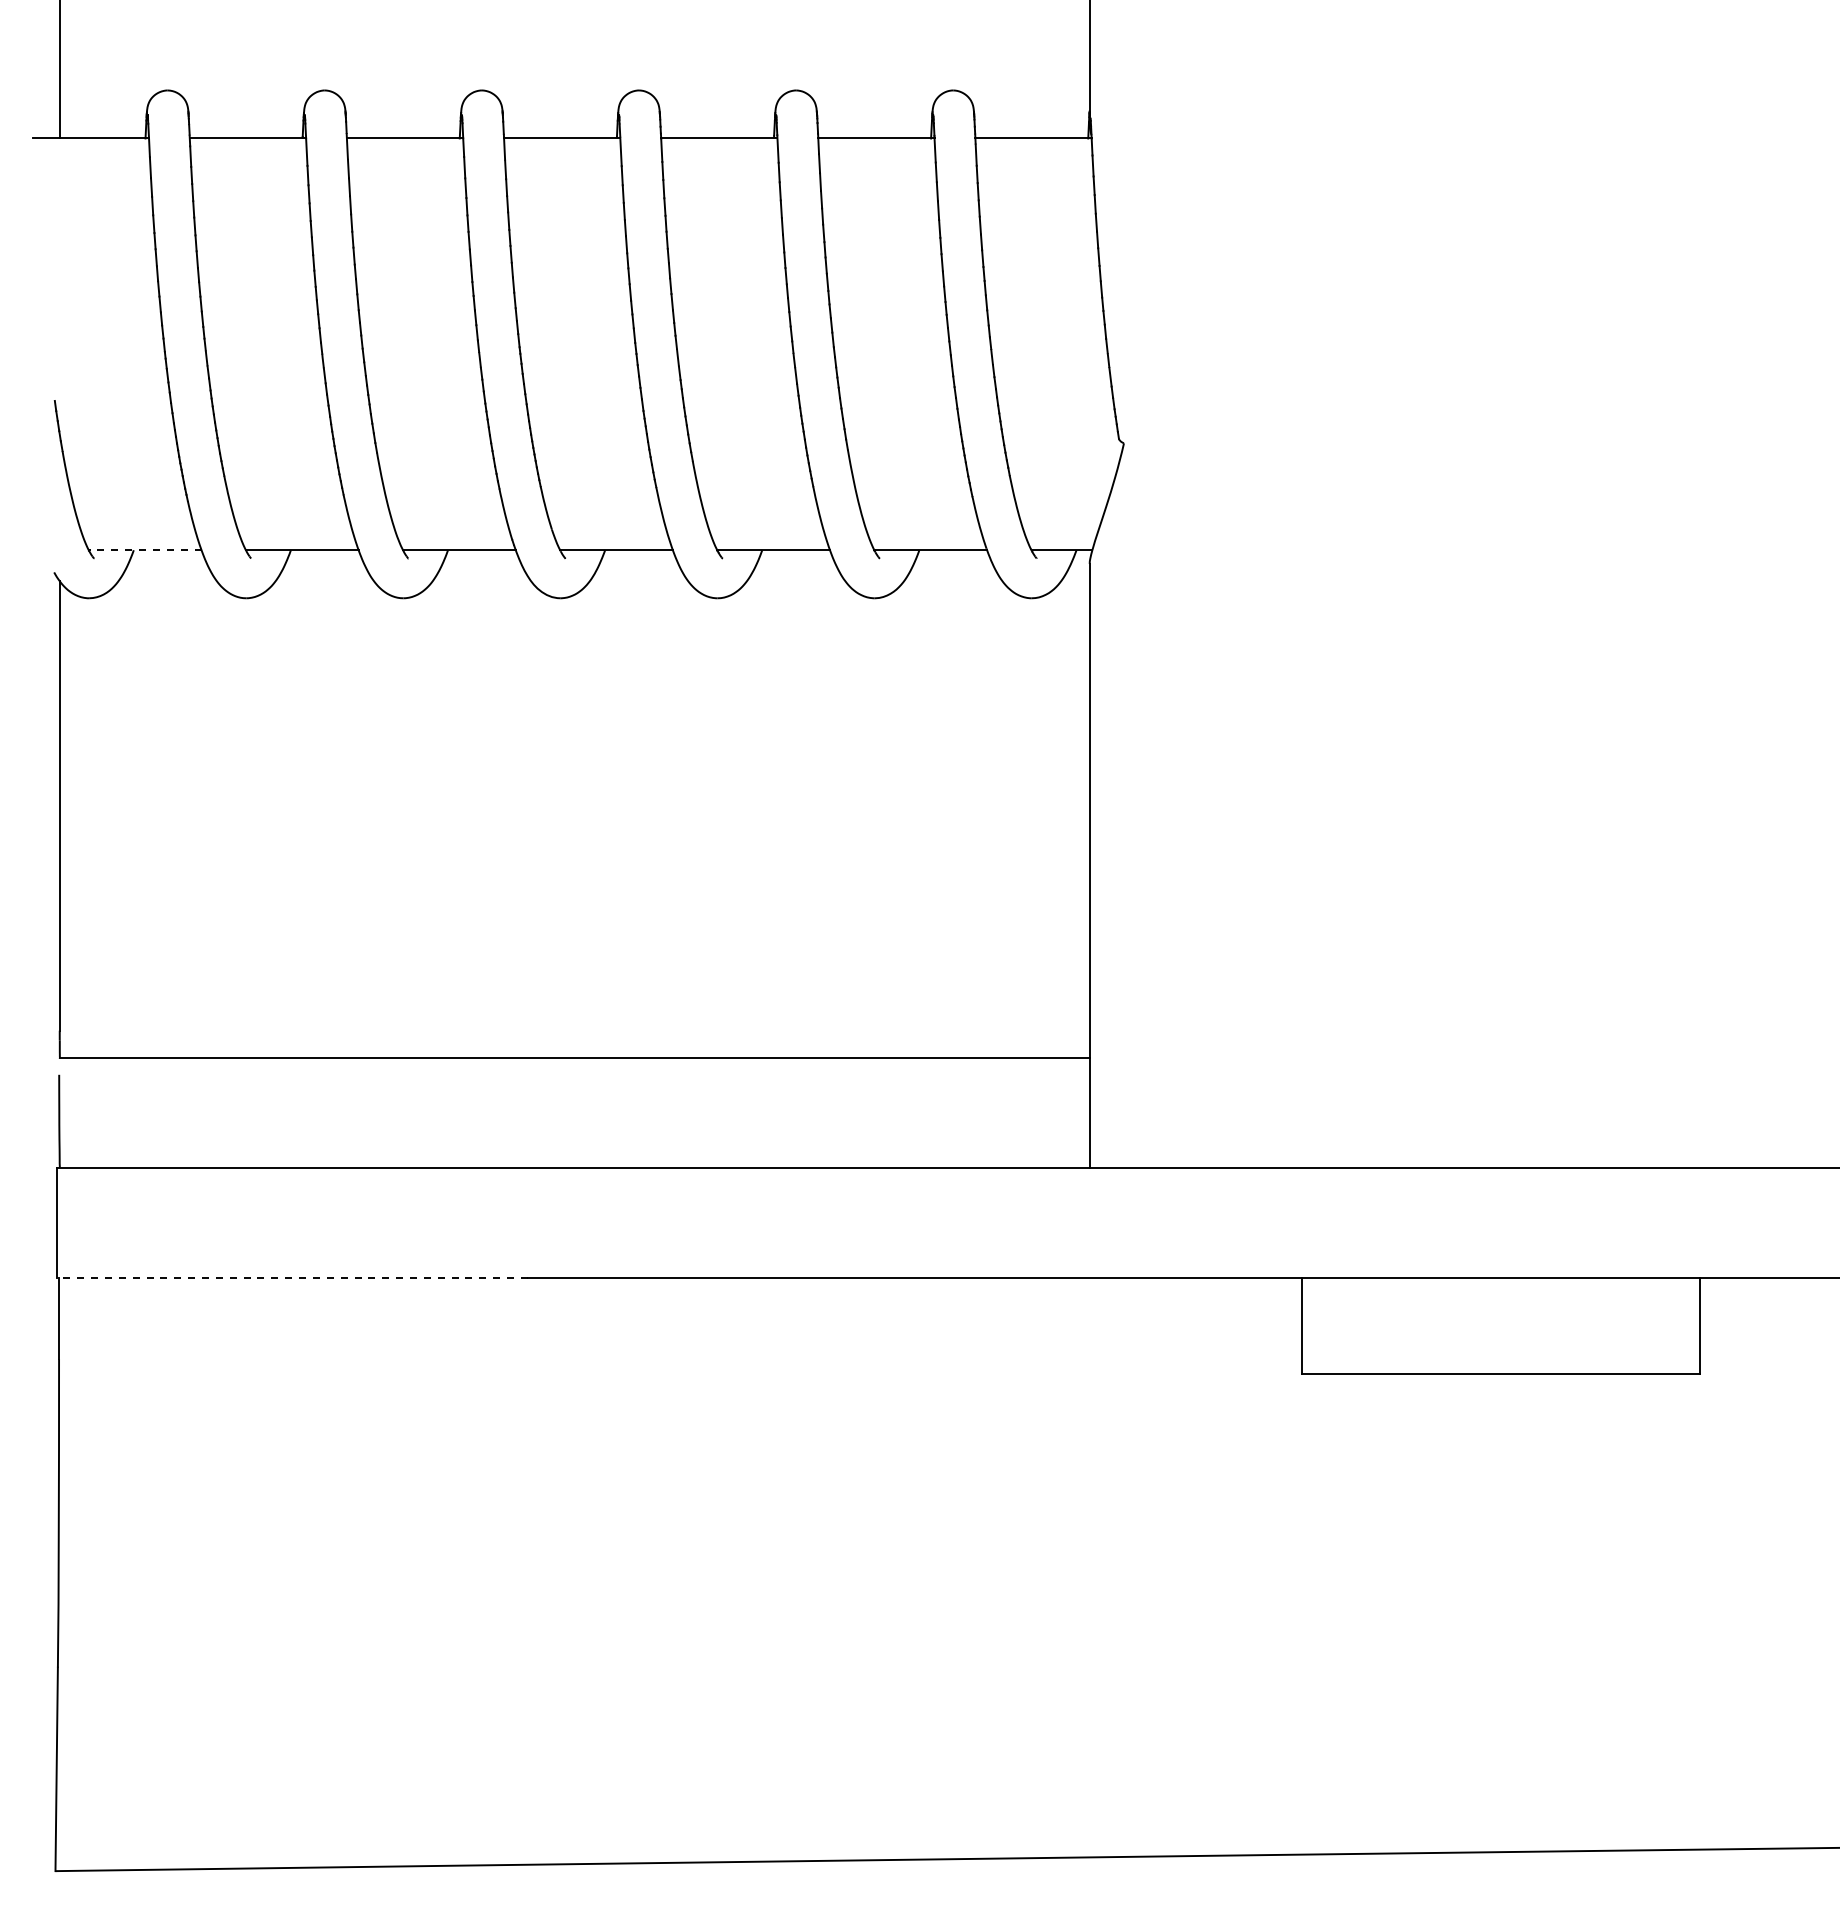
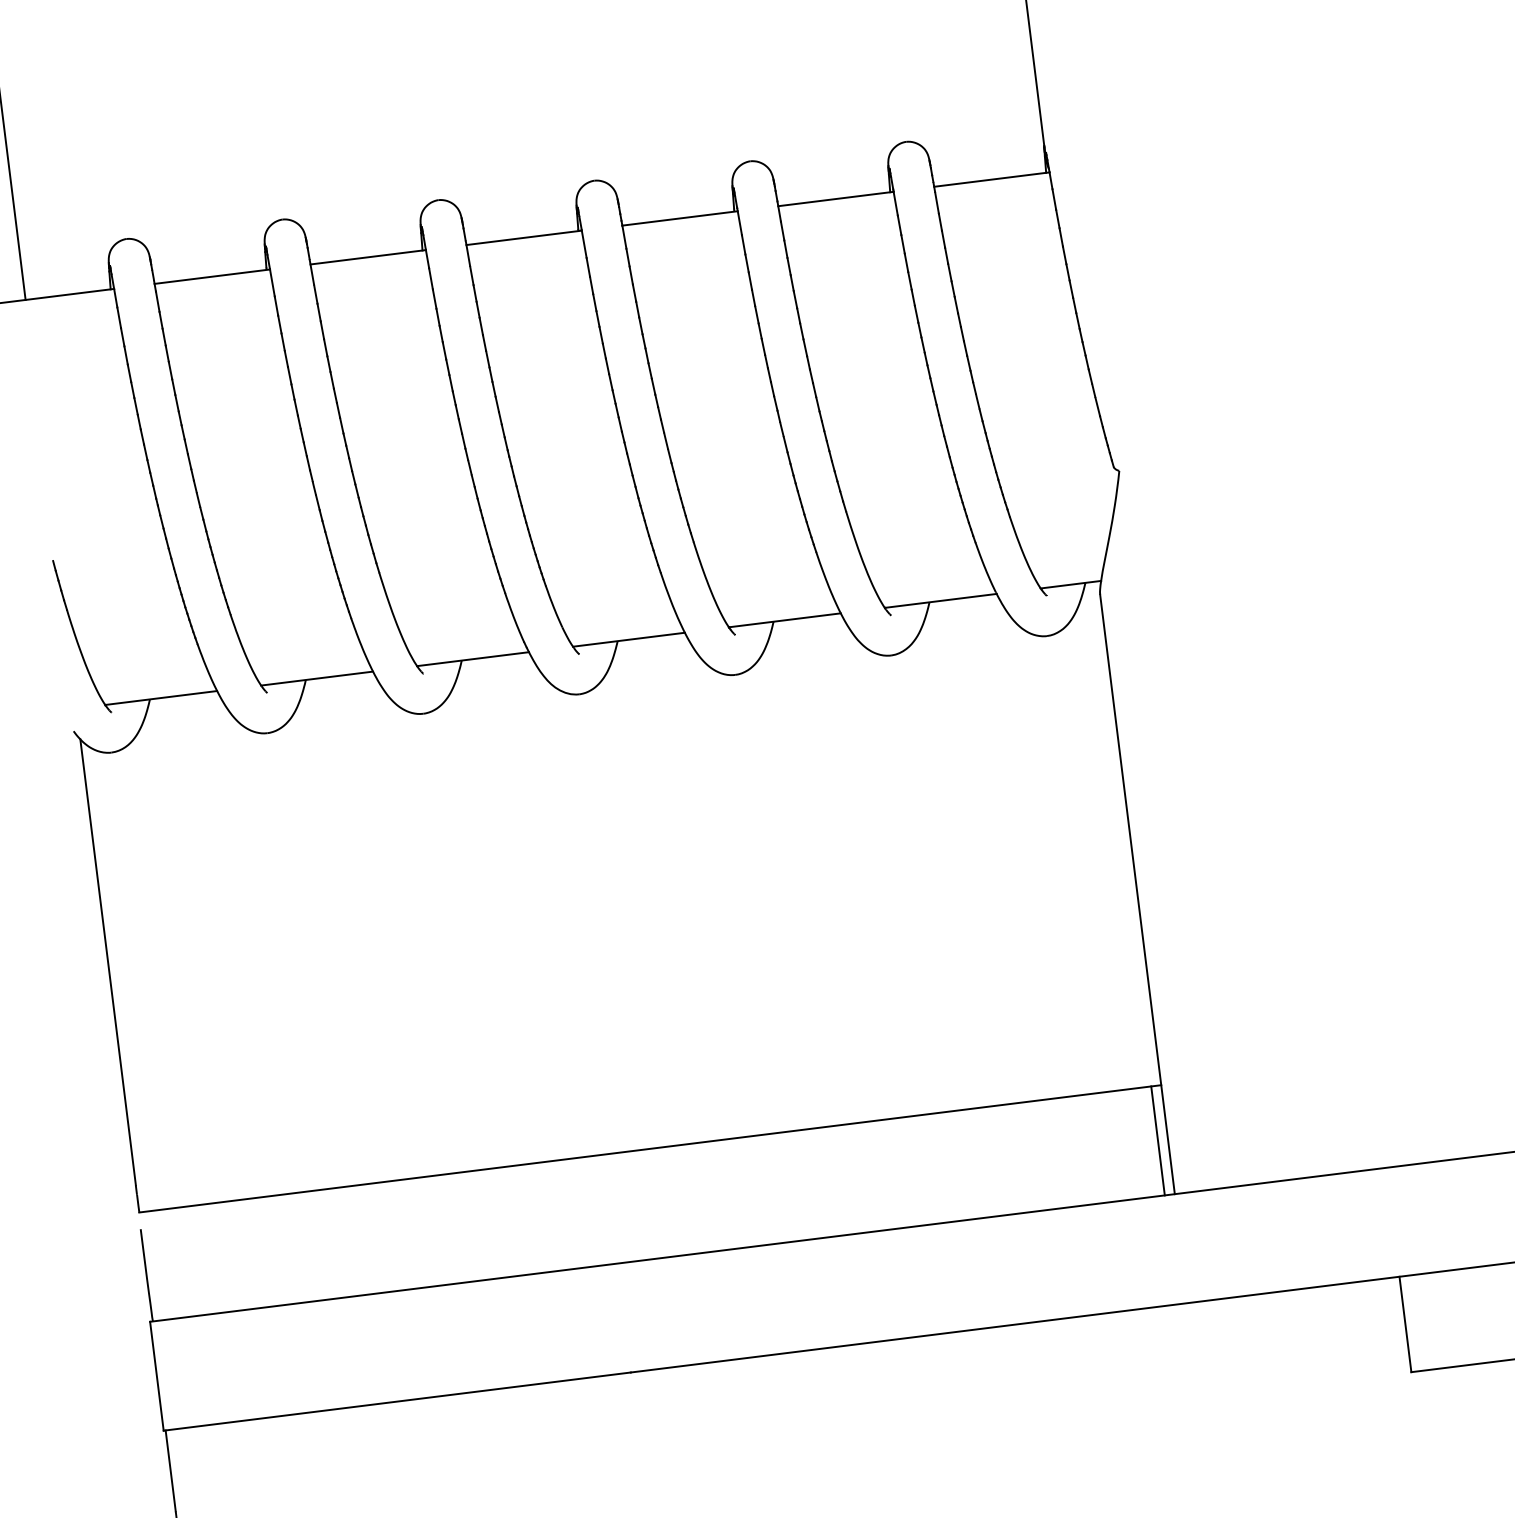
line: (144, 550) -> (160, 698), dashed -> solid
line: (1079, 1112) -> (1157, 1140), added
line: (291, 1277) -> (396, 1401), dashed -> solid

